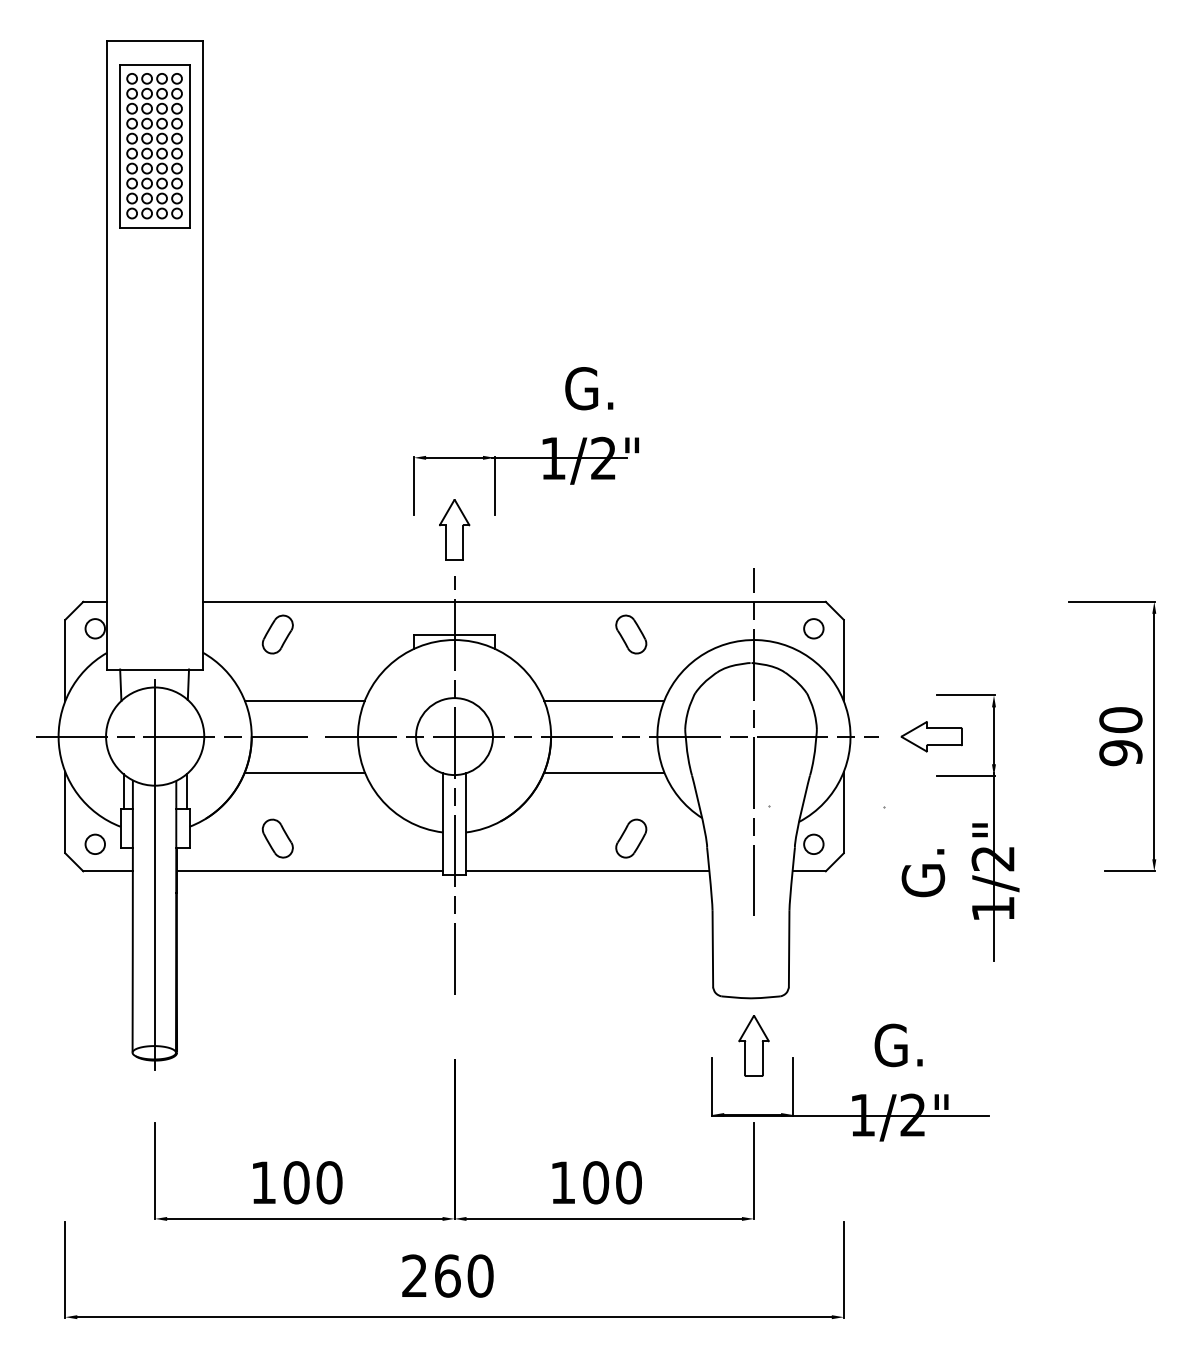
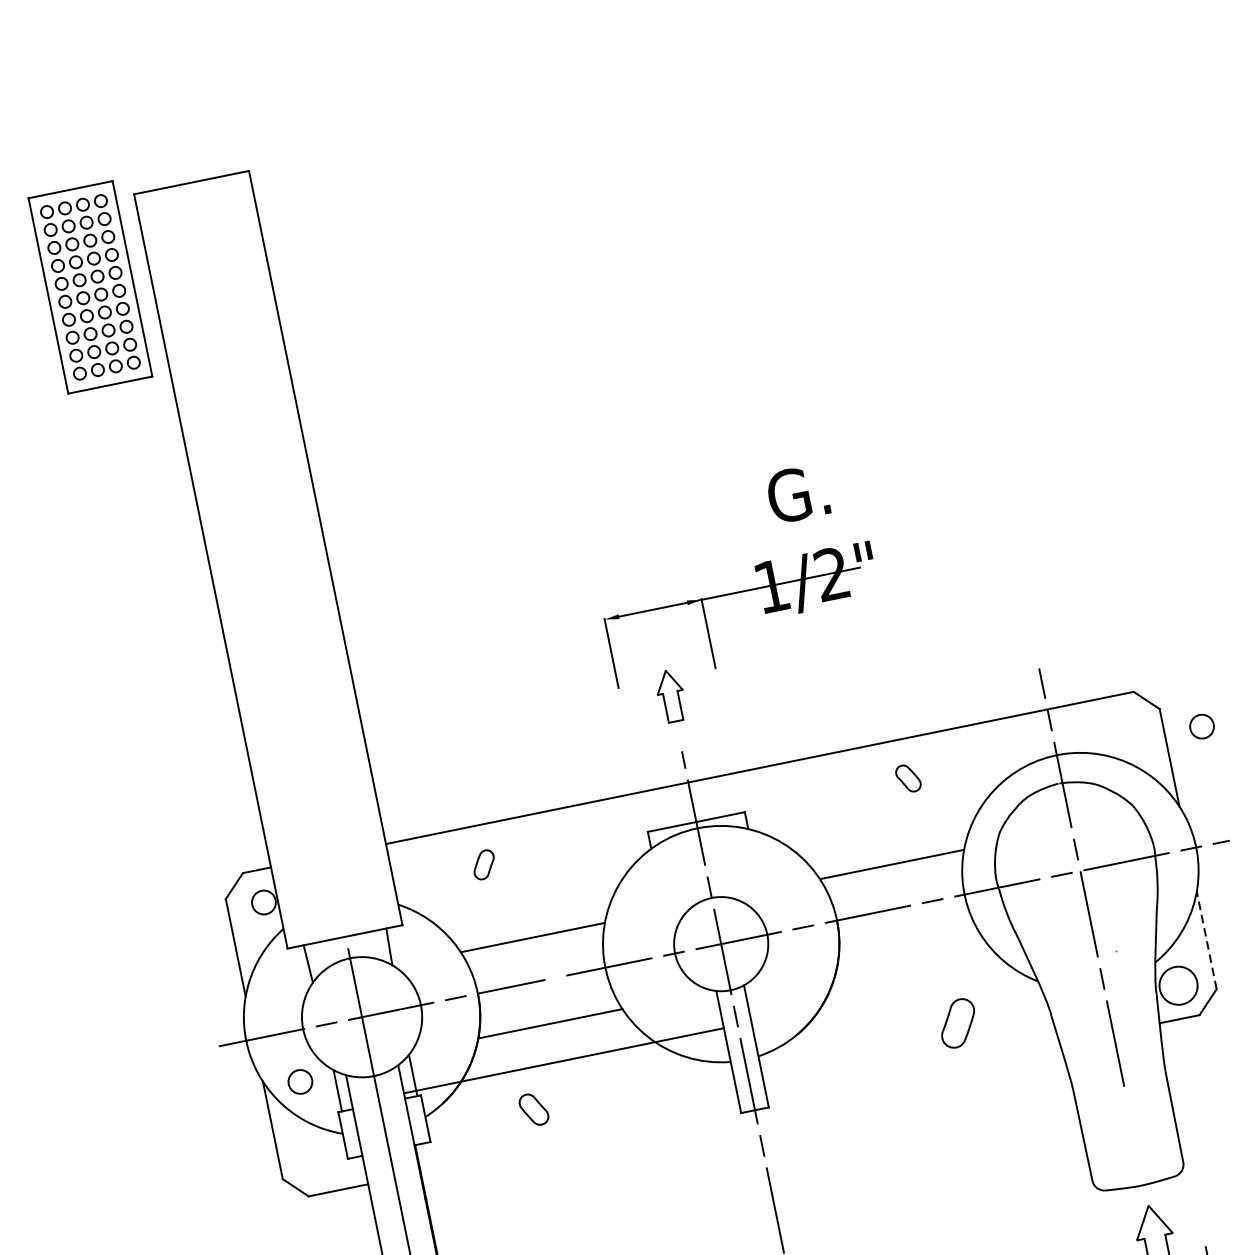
part: (154, 146) -> (90, 287), moved
part: (454, 529) -> (670, 695), size x0.7
circle: (813, 628) -> (1201, 726), moved
part: (277, 634) -> (483, 864), size x0.6
part: (631, 634) -> (908, 778), size x0.6
line: (604, 772) -> (909, 950), removed
line: (843, 812) -> (1206, 940), solid -> dashed
part: (277, 838) -> (533, 1109), size x0.7
circle: (94, 843) -> (299, 1081), moved
circle: (813, 844) -> (1178, 985), size x1.6
line: (309, 871) -> (563, 1061), moved
line: (587, 871) -> (913, 1073), removed

